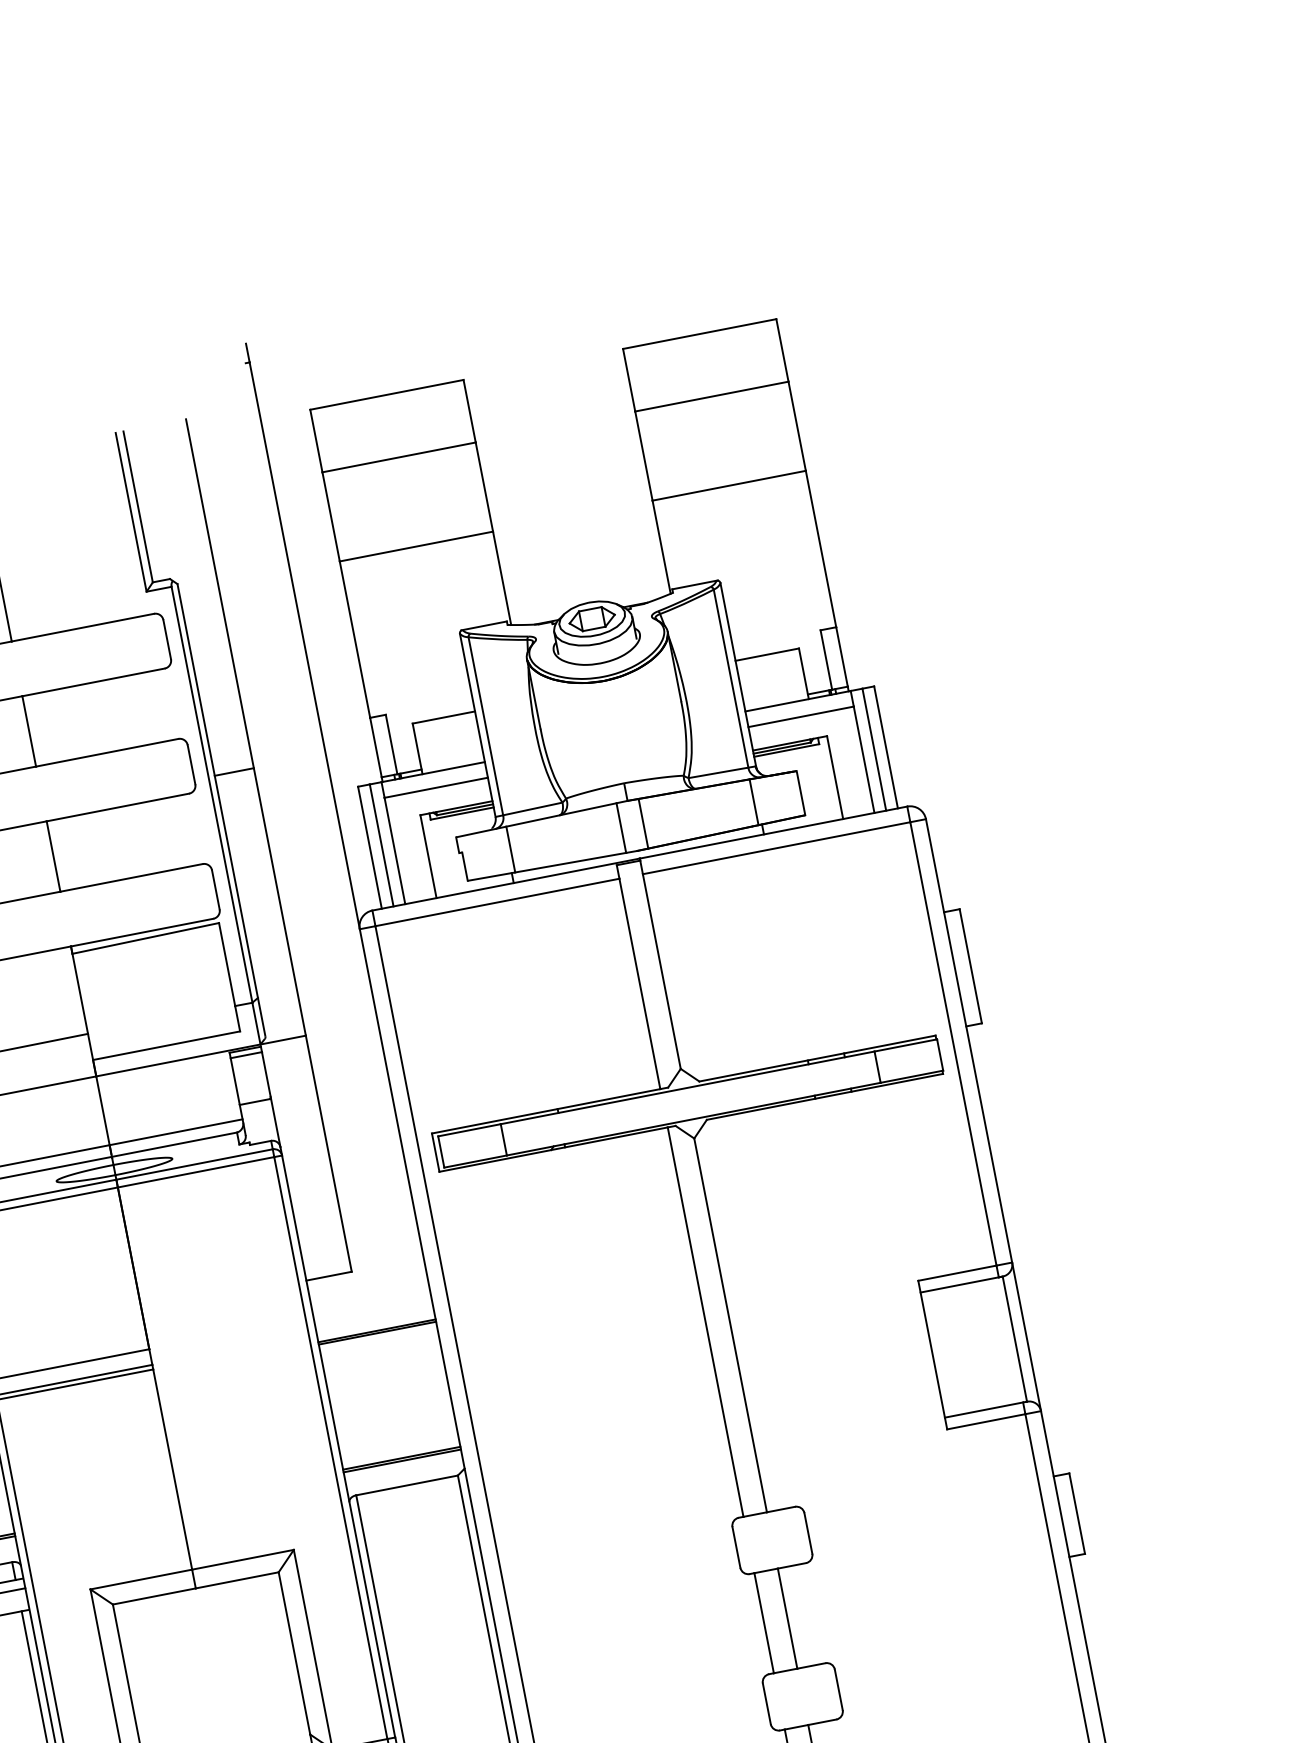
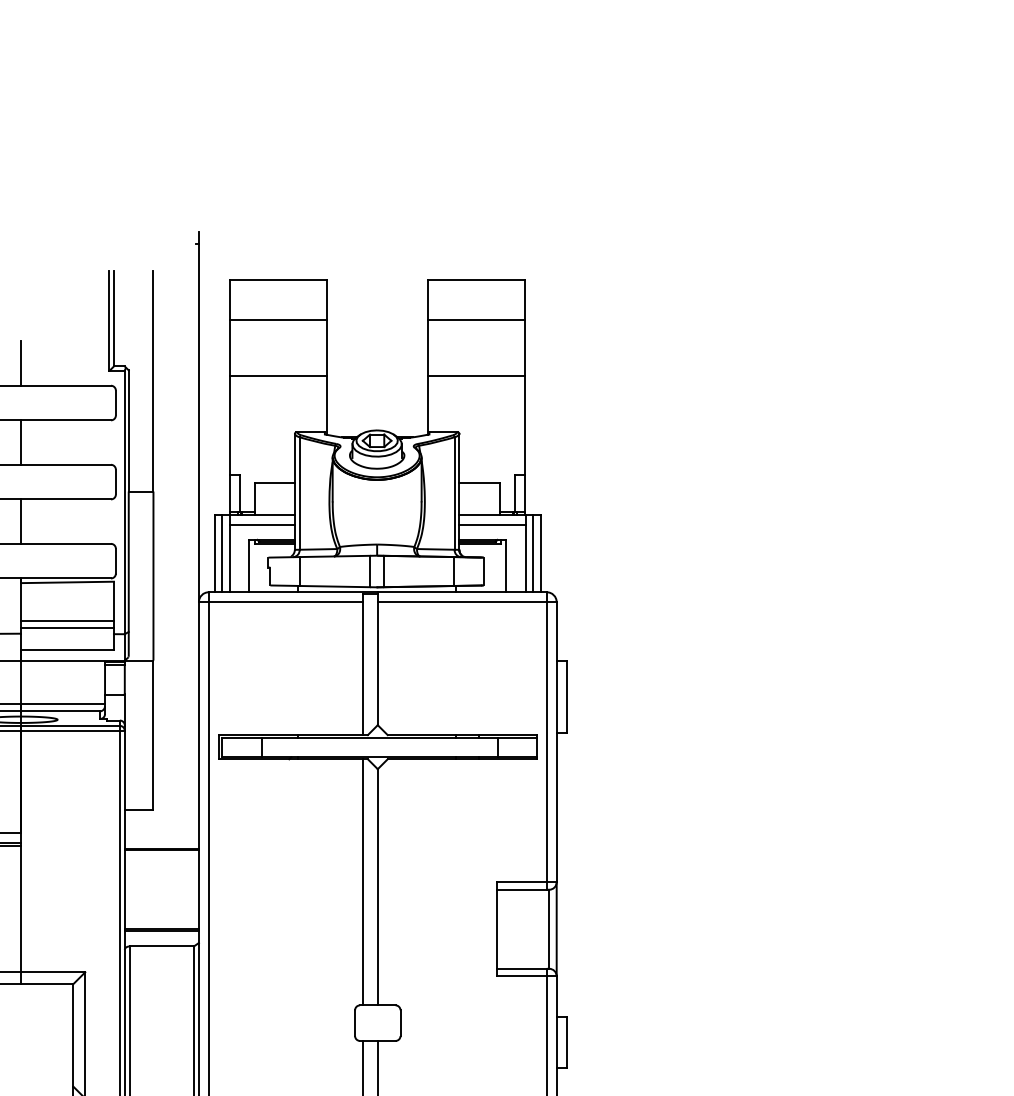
line: (157, 1000) -> (67, 621), added
line: (159, 1011) -> (67, 628), added

